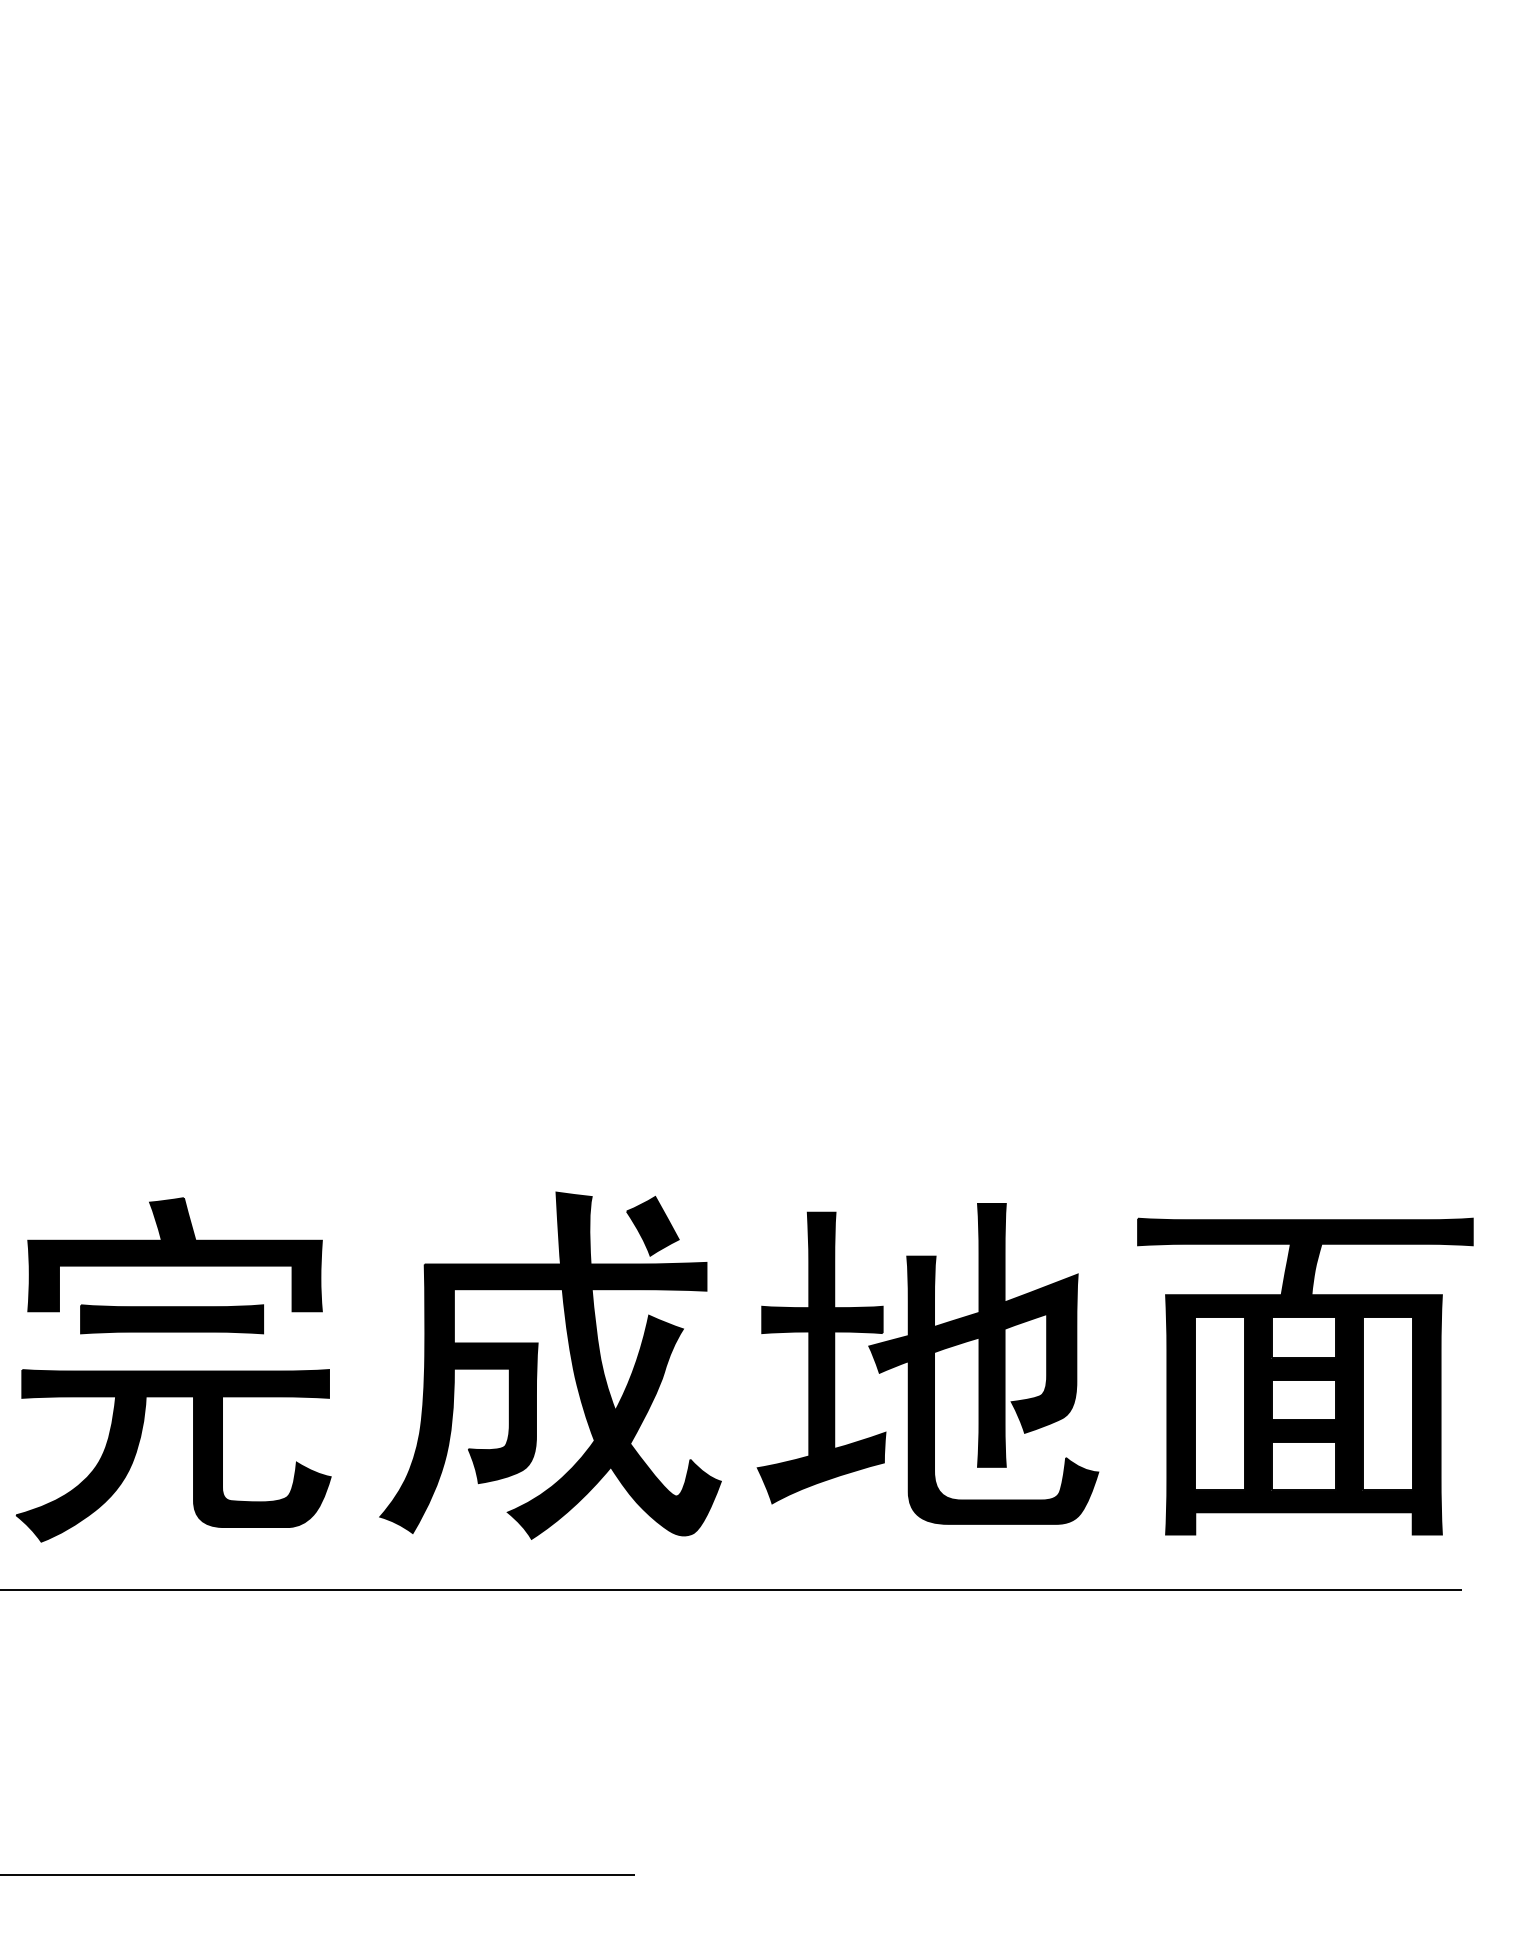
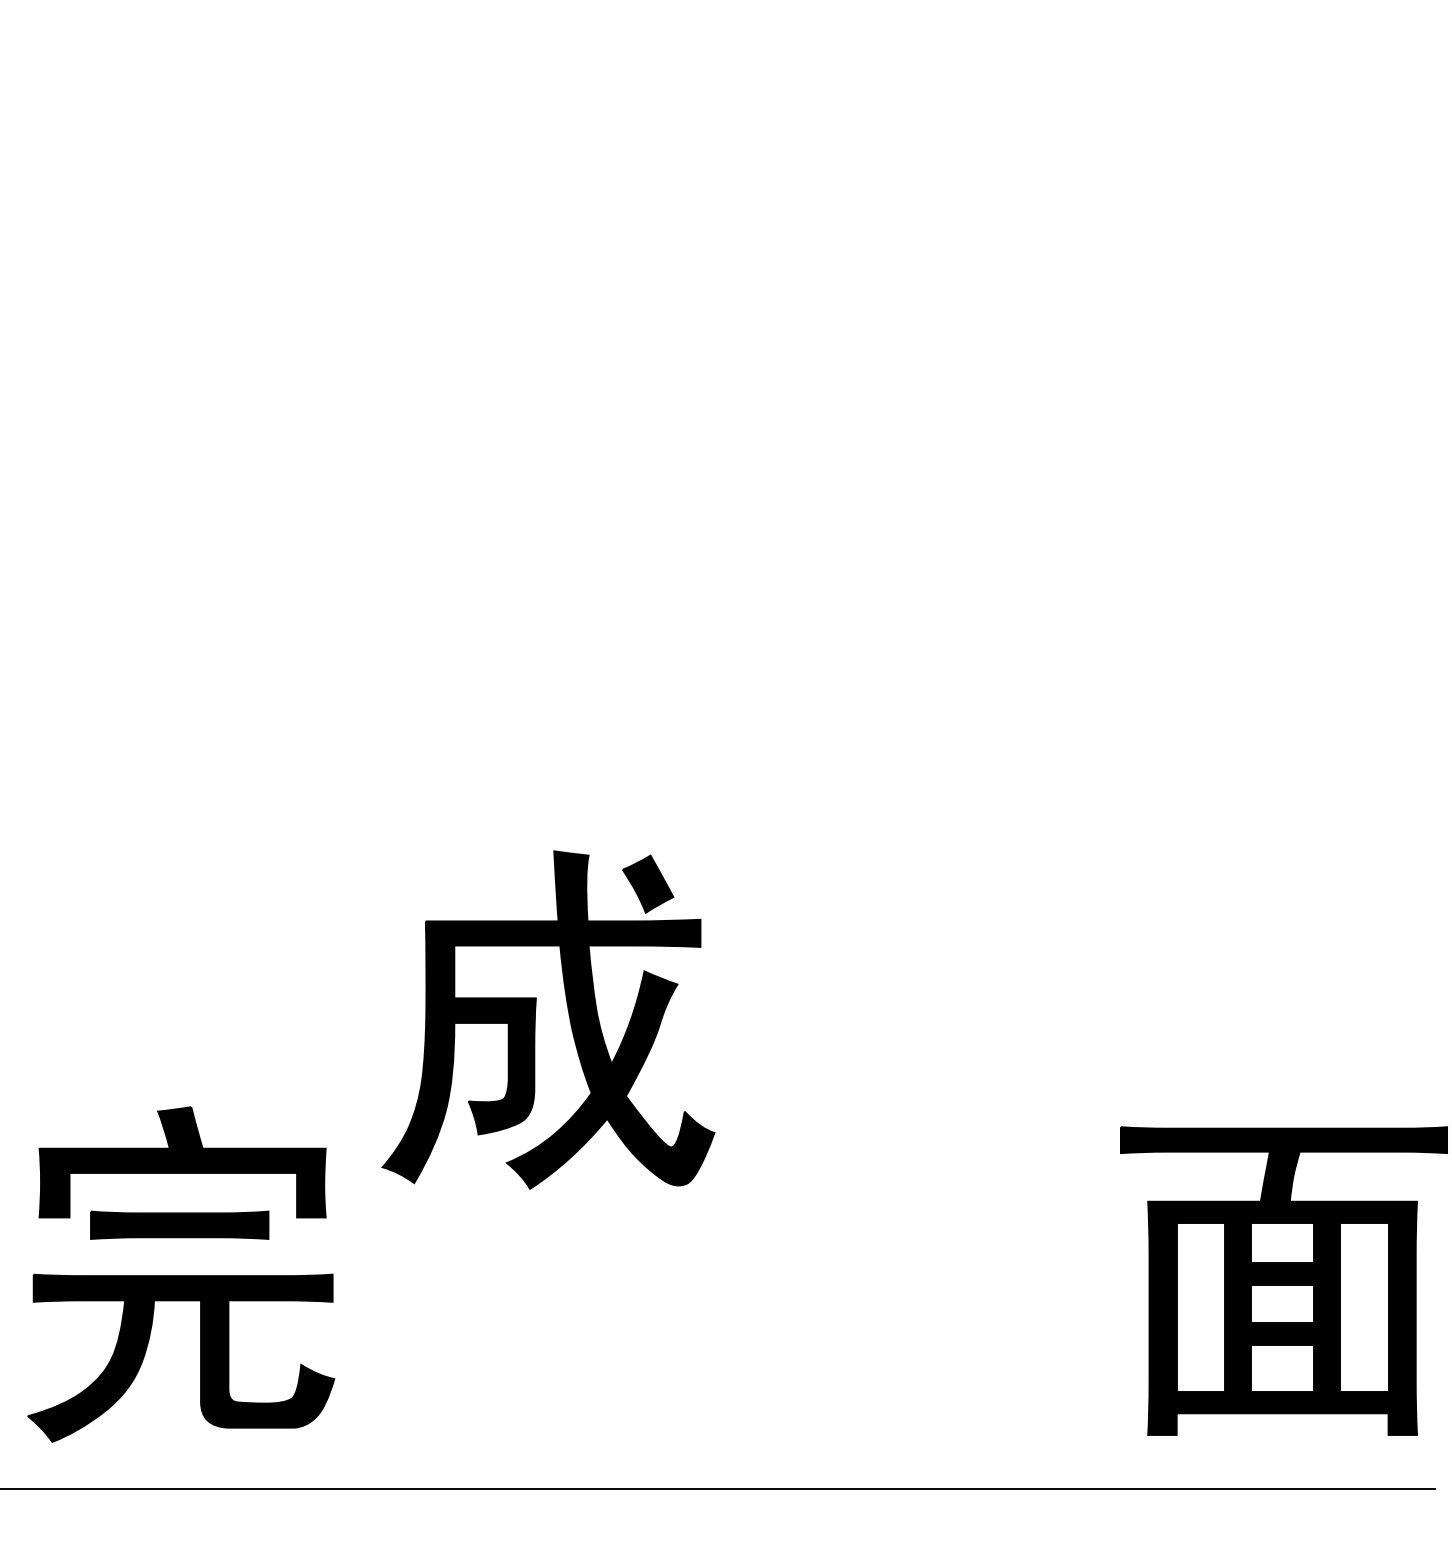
part: (927, 1363) -> (915, 1268), removed
part: (537, 1365) -> (535, 1019), moved

